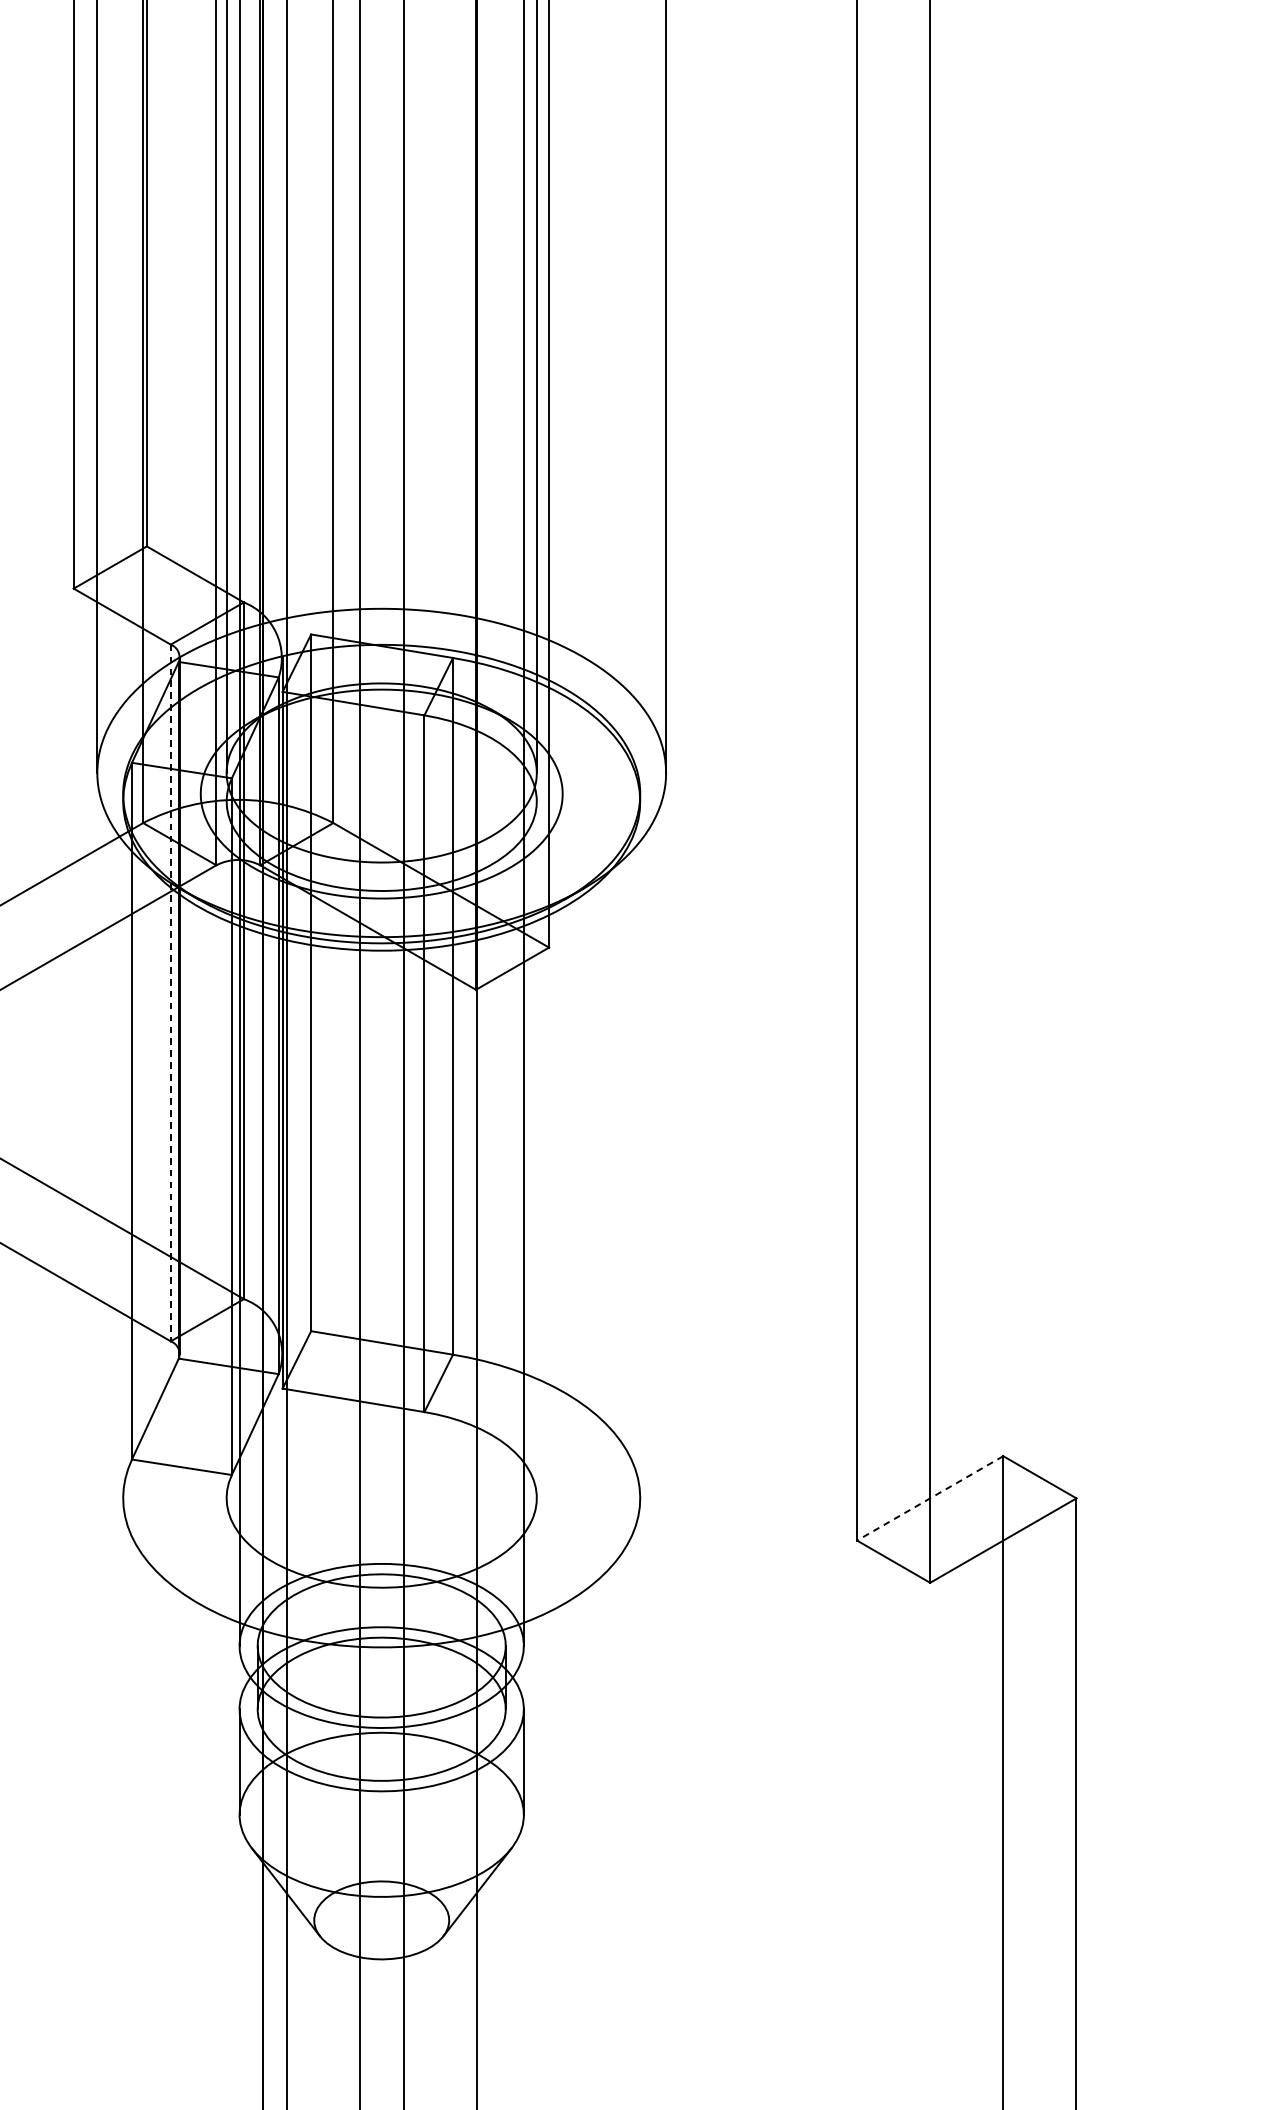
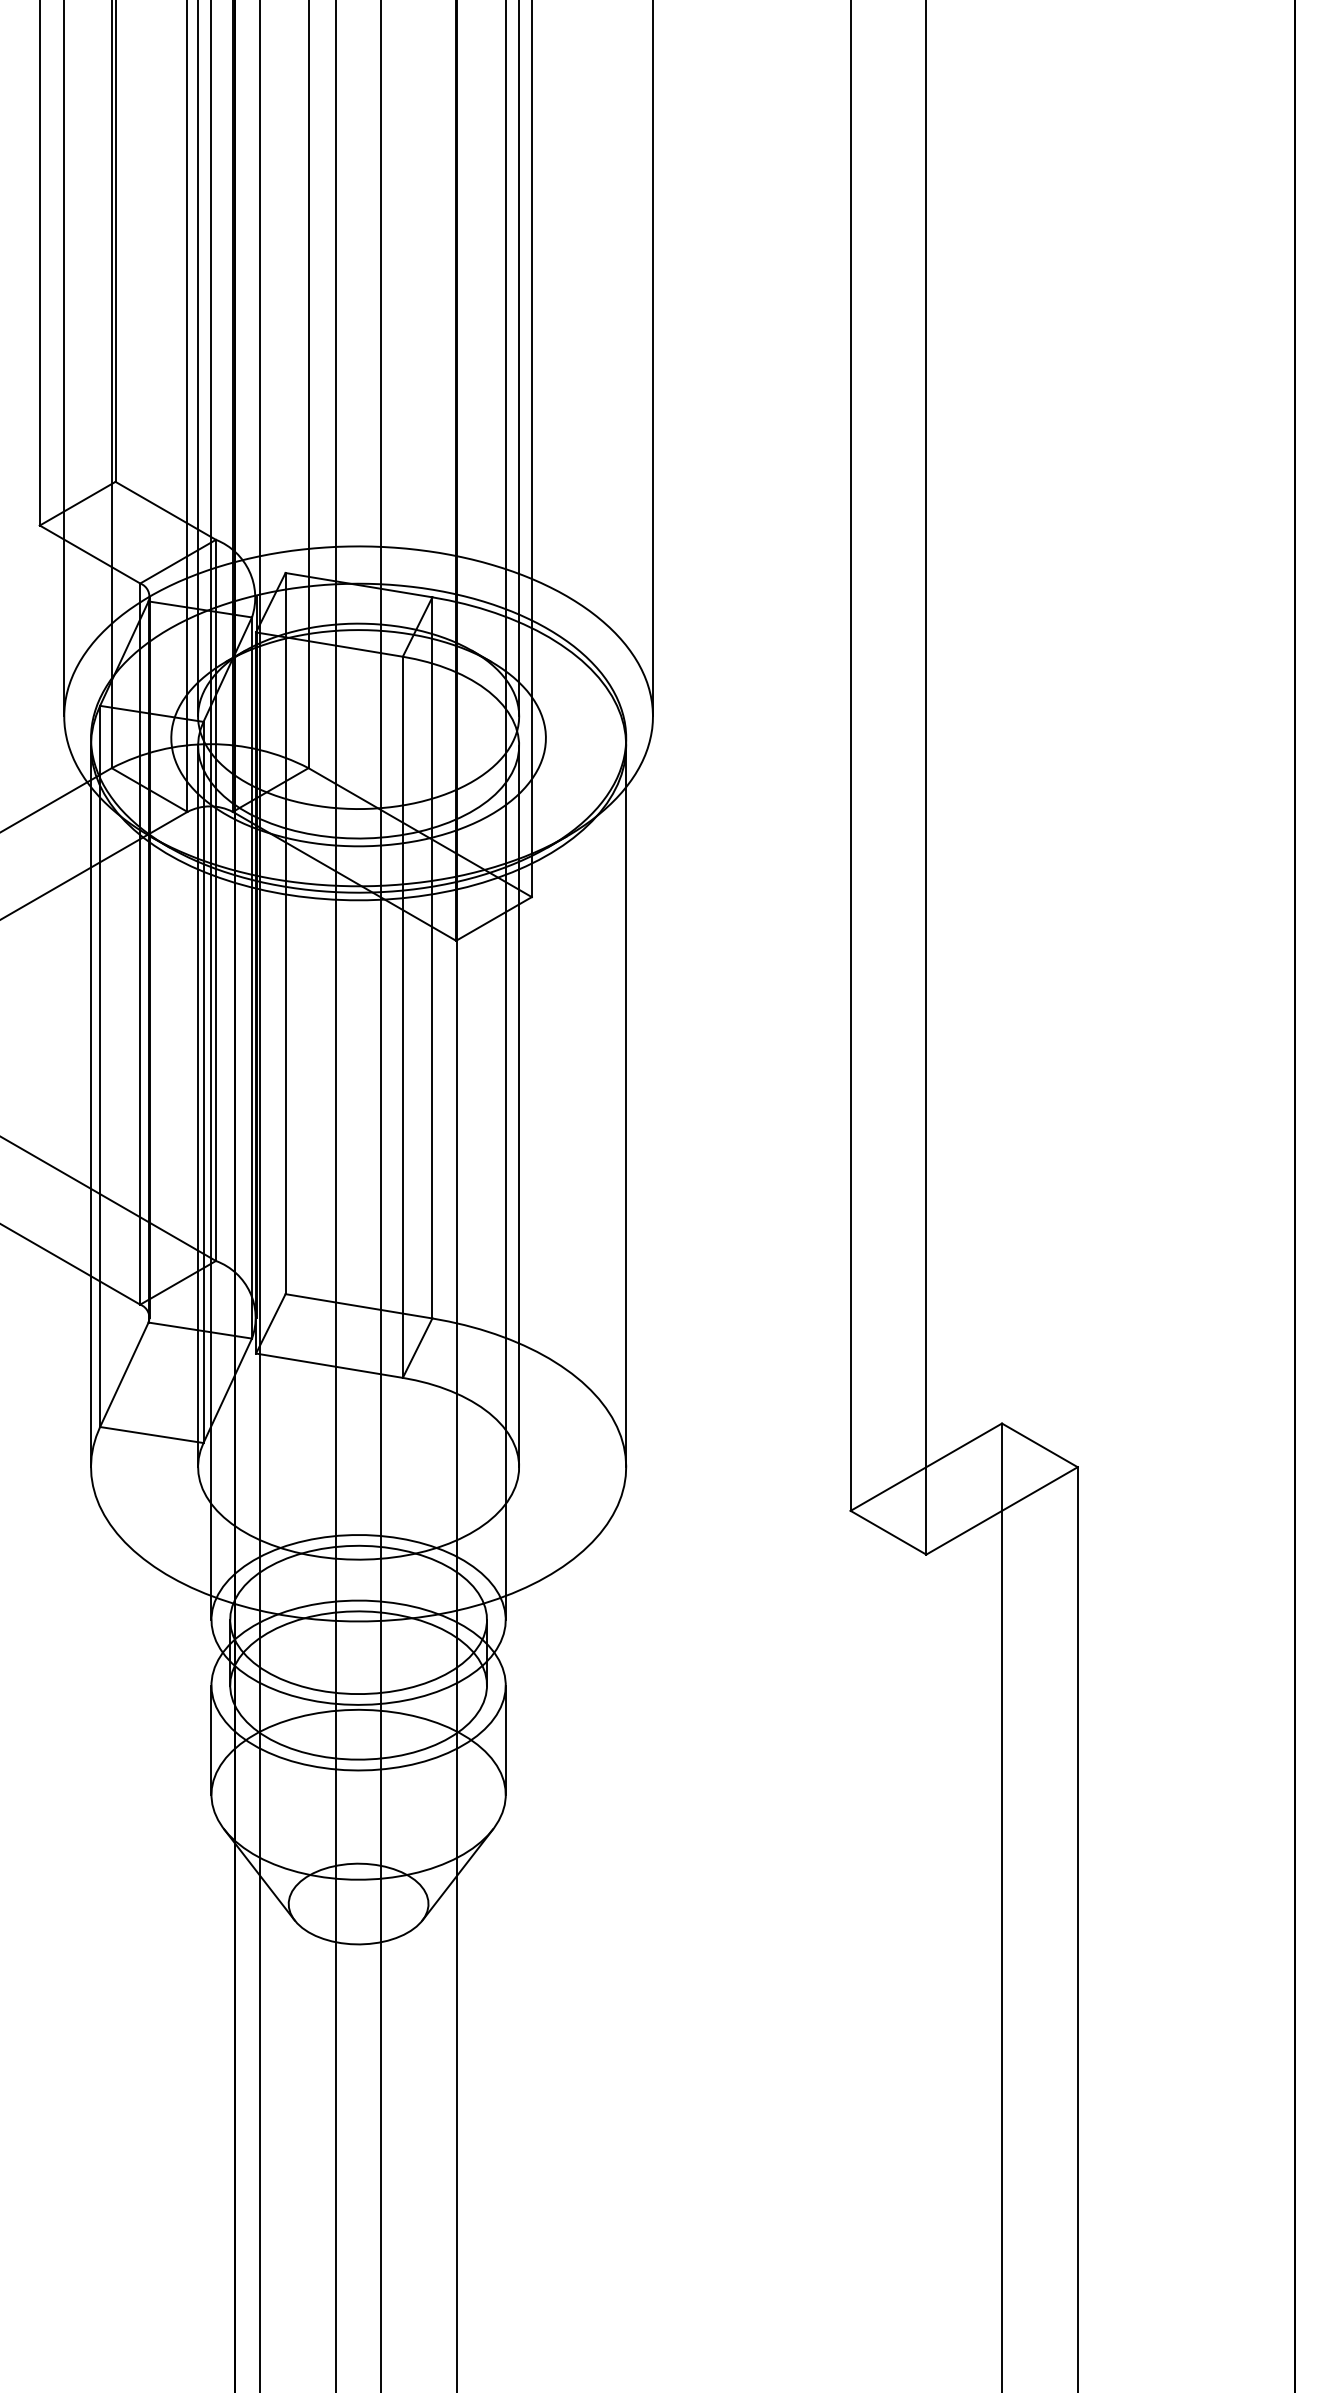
line: (170, 993) -> (140, 944), dashed -> solid
line: (123, 1149) -> (91, 1106), added
line: (227, 1149) -> (198, 1106), added
line: (537, 1149) -> (519, 1106), added
line: (640, 1149) -> (626, 1106), added
line: (929, 1498) -> (925, 1467), dashed -> solid

